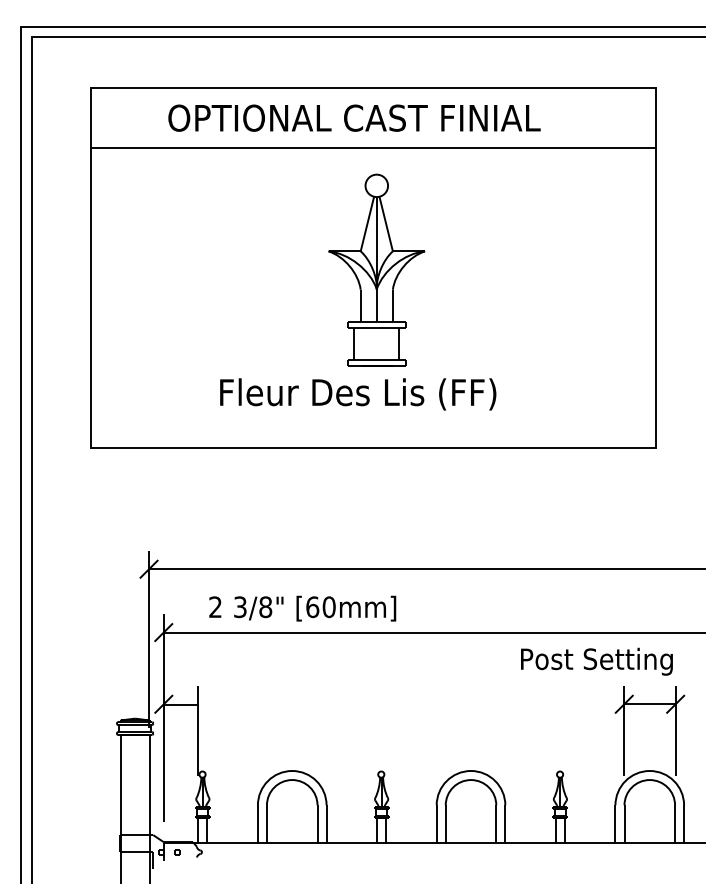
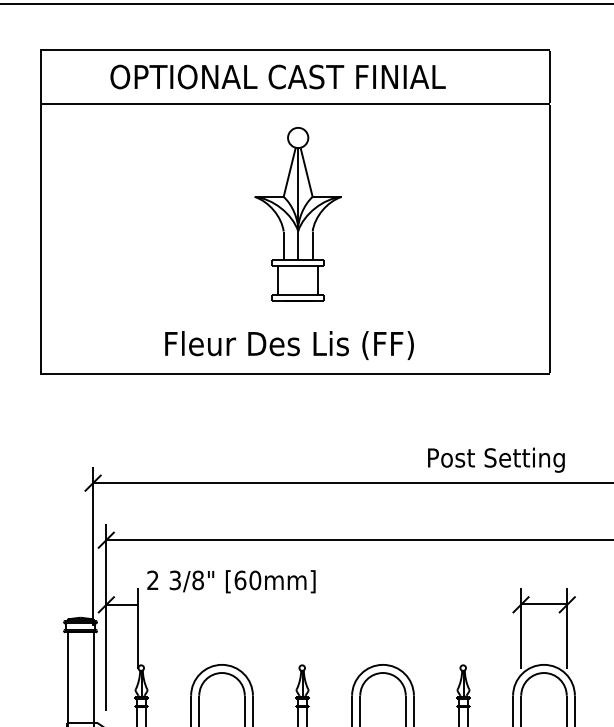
text: (358, 394) -> (289, 345), moved
text: (302, 608) -> (231, 581), moved
text: (596, 661) -> (496, 460), moved

